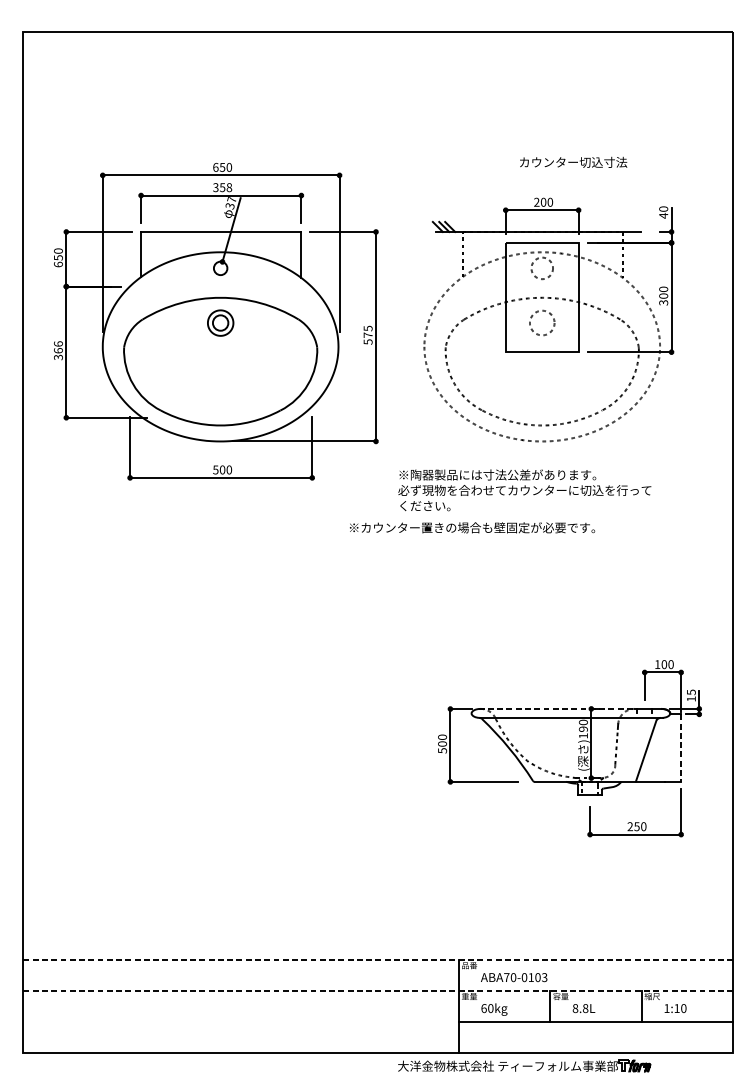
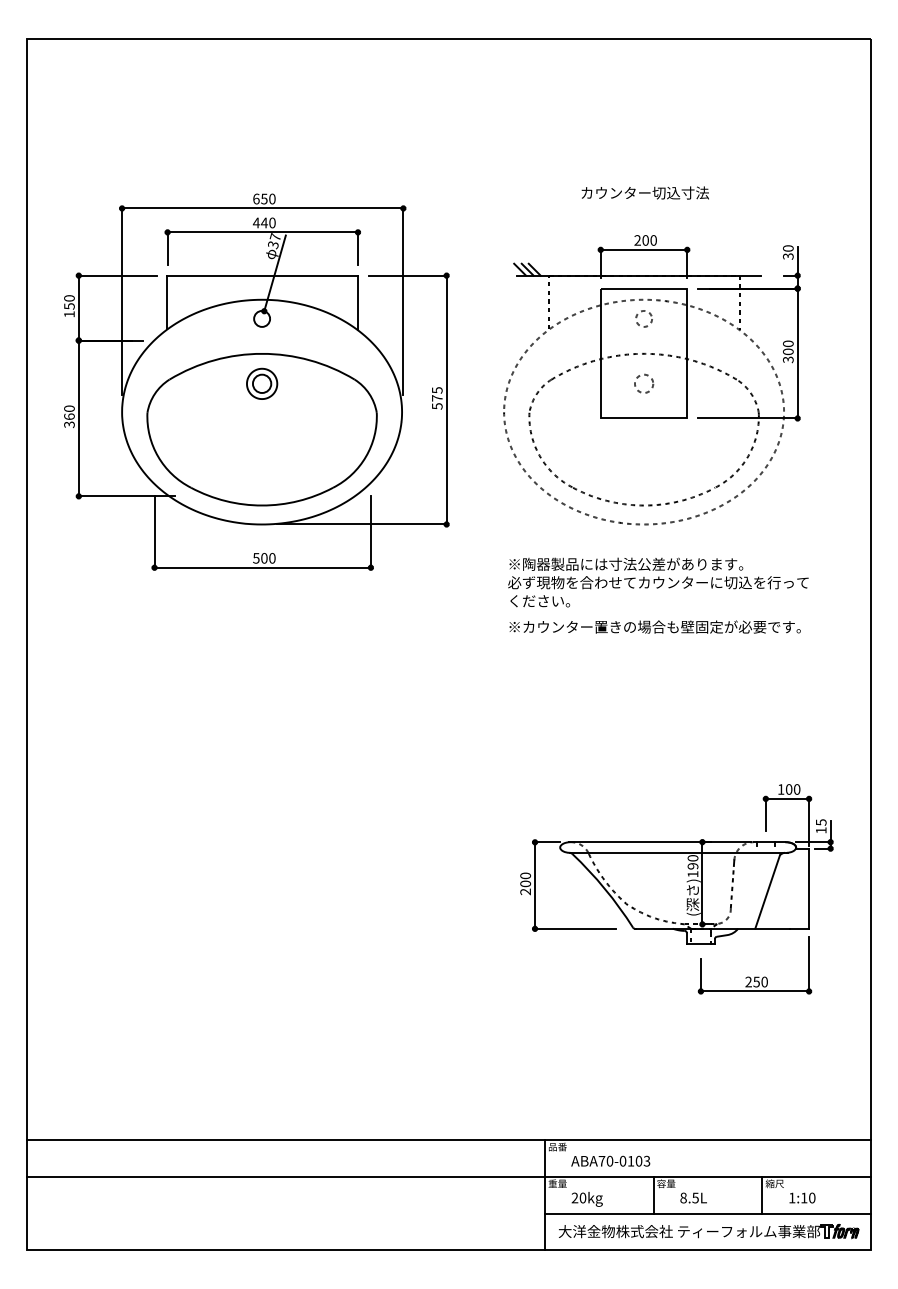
text: (572, 161) -> (644, 192), moved
text: (221, 187) -> (263, 222), 358 -> 440
text: (662, 215) -> (787, 256), 40 -> 30
text: (58, 264) -> (69, 314), 650 -> 150
circle: (542, 268) -> (644, 318), size x0.62
circle: (541, 322) -> (643, 383), size x0.62
text: (58, 343) -> (69, 408), 366 -> 360
text: (524, 490) -> (658, 582), moved
text: (471, 527) -> (654, 626), moved
line: (556, 709) -> (660, 842), dashed -> solid
line: (681, 748) -> (809, 889), dashed -> solid
text: (442, 750) -> (525, 891), 500 -> 200
line: (377, 959) -> (448, 1139), dashed -> solid
line: (377, 990) -> (448, 1176), dashed -> solid
text: (483, 1008) -> (574, 1197), 60kg -> 20kg
text: (585, 1008) -> (695, 1197), 8.8L -> 8.5L
part: (524, 1066) -> (709, 1231), moved

